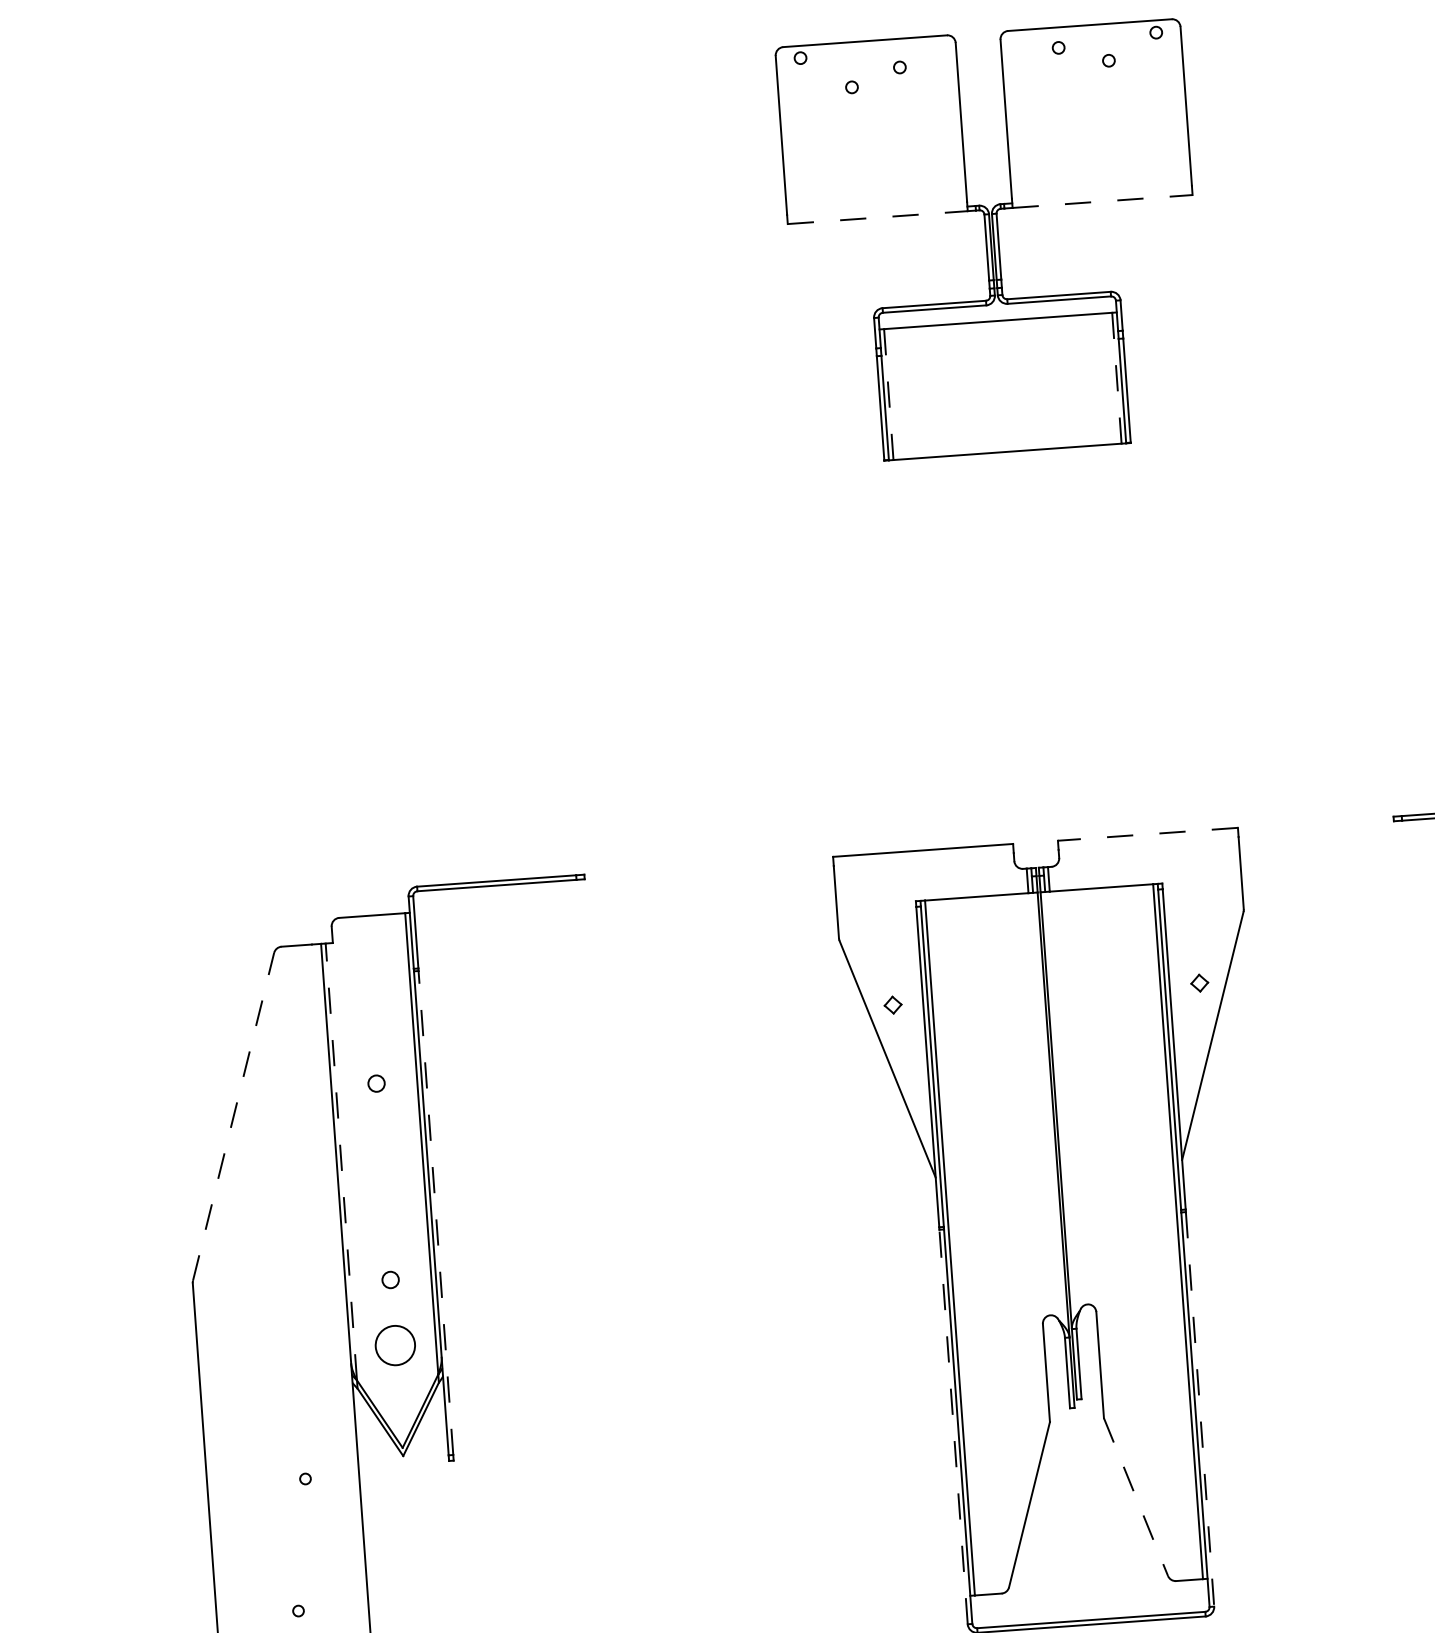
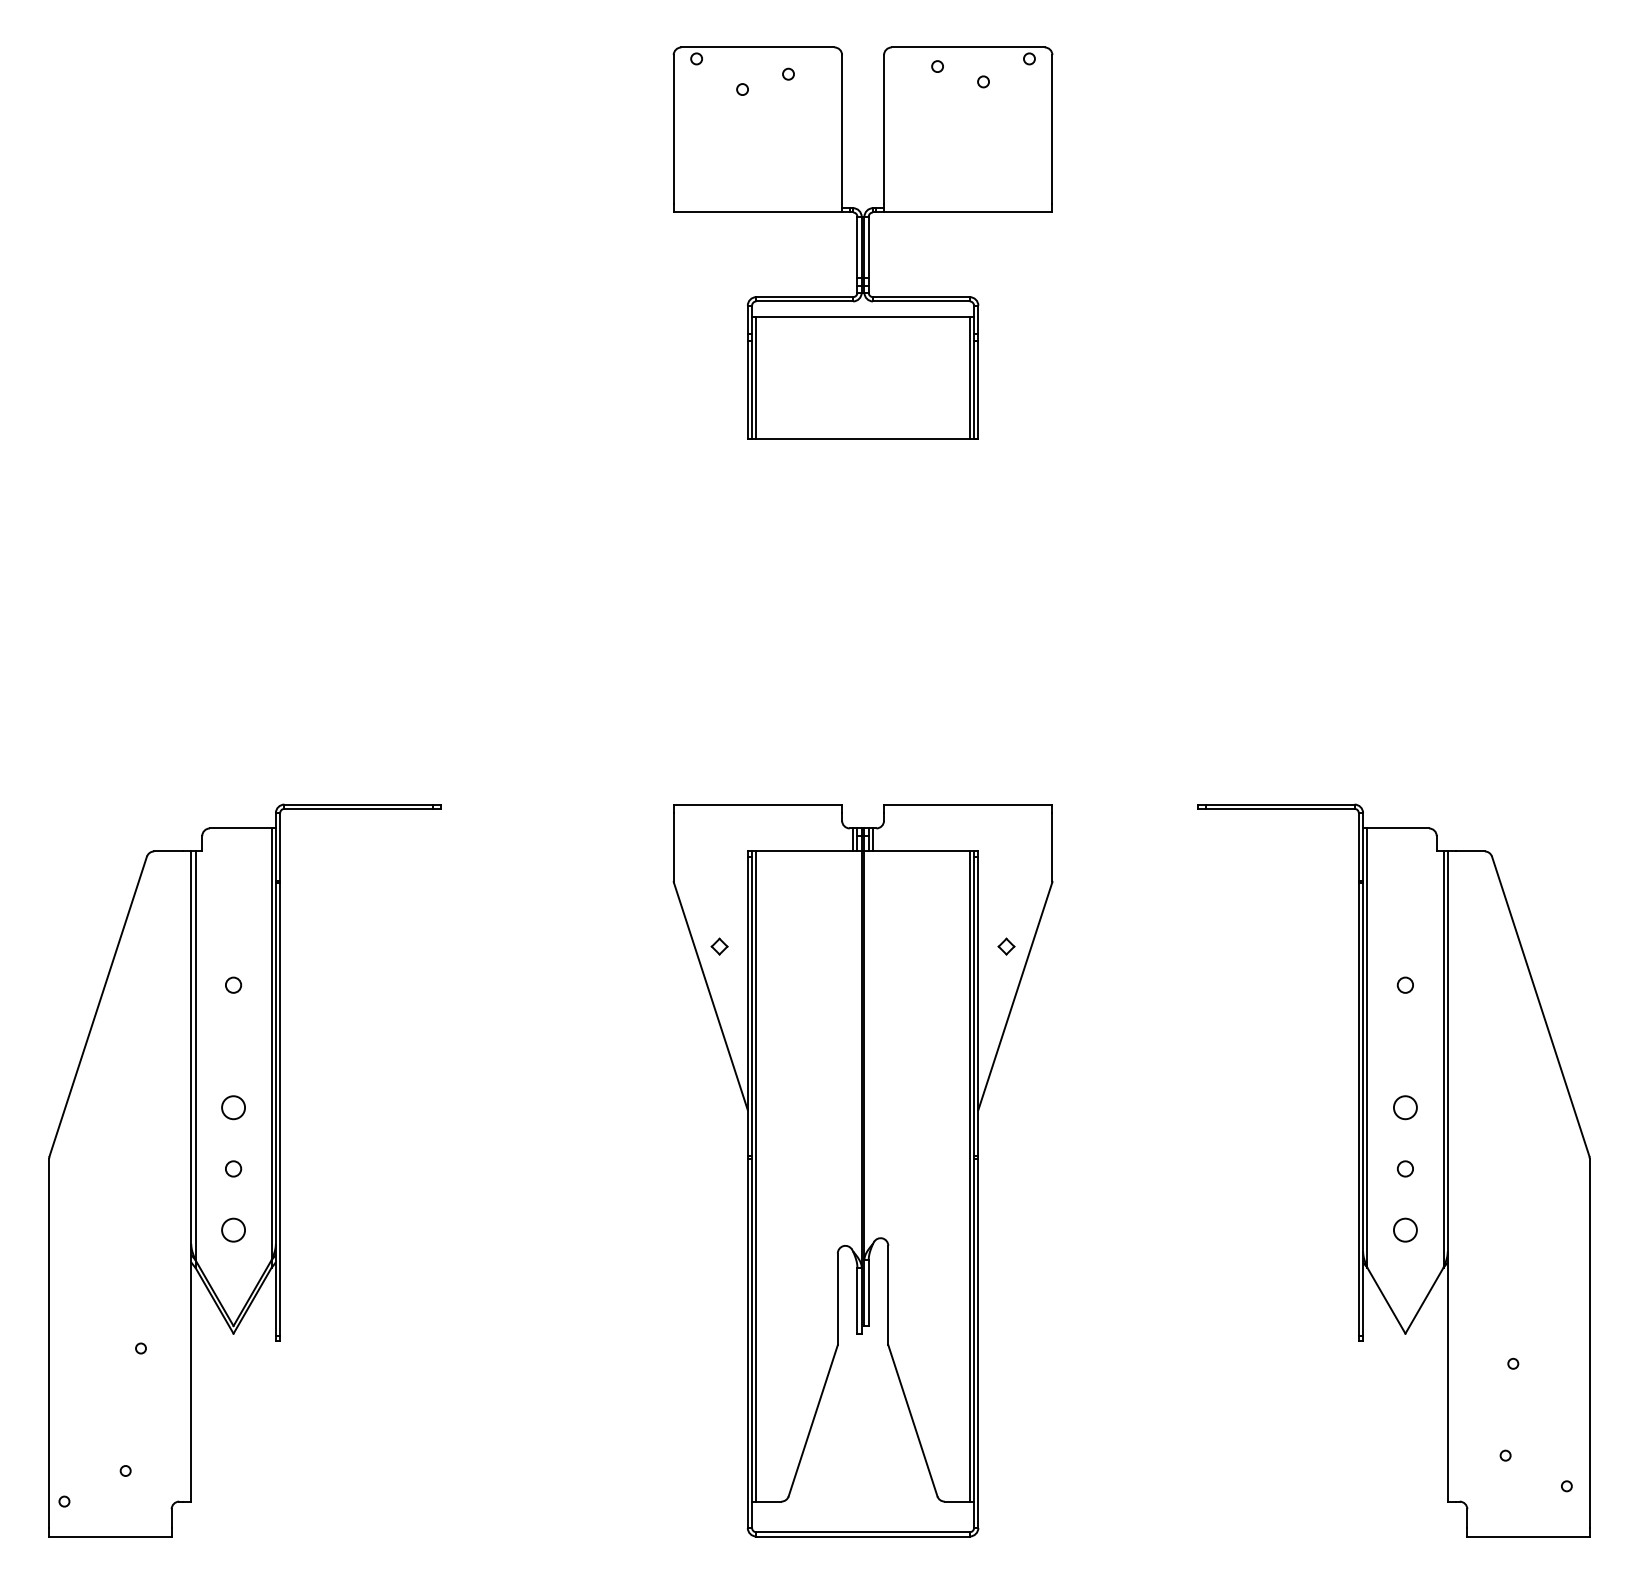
line: (1102, 201) -> (968, 212), dashed -> solid
line: (878, 217) -> (758, 212), dashed -> solid
line: (1116, 378) -> (969, 378), dashed -> solid
line: (888, 394) -> (756, 377), dashed -> solid
line: (1147, 834) -> (967, 804), dashed -> solid
line: (233, 1116) -> (98, 1006), dashed -> solid
line: (341, 1161) -> (195, 1055), dashed -> solid
line: (436, 1212) -> (280, 1109), dashed -> solid
circle: (385, 1214) -> (233, 1107), added
circle: (395, 1344) -> (233, 1229), size x0.62
line: (1200, 1409) -> (978, 1343), dashed -> solid
line: (953, 1427) -> (747, 1343), dashed -> solid
line: (1136, 1497) -> (913, 1421), dashed -> solid

